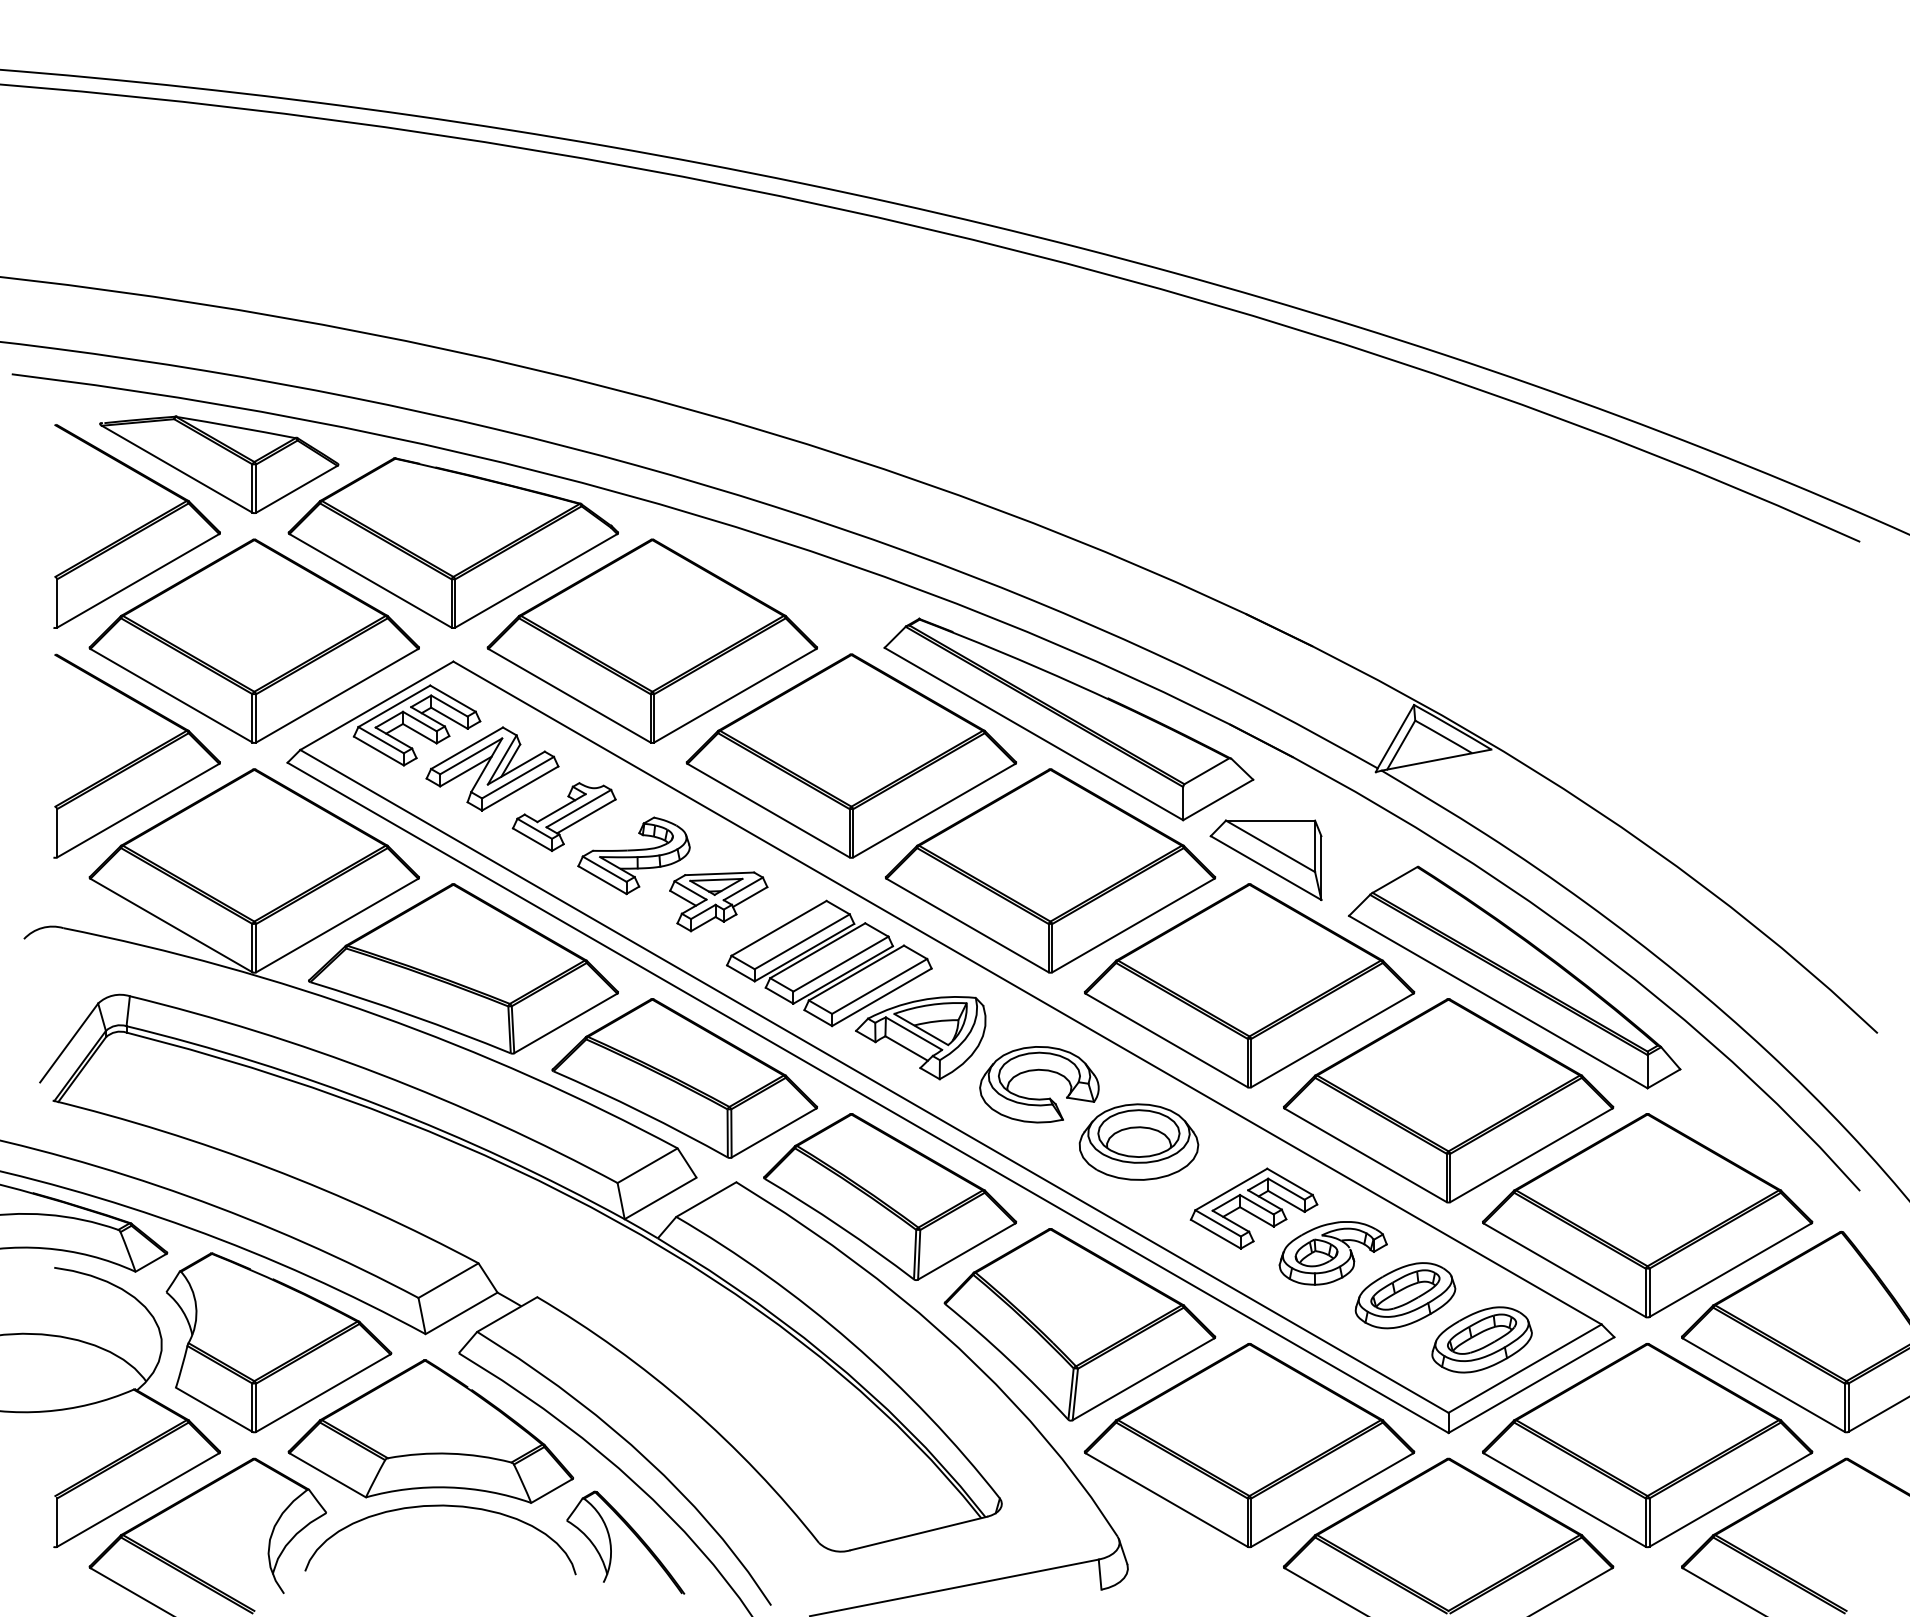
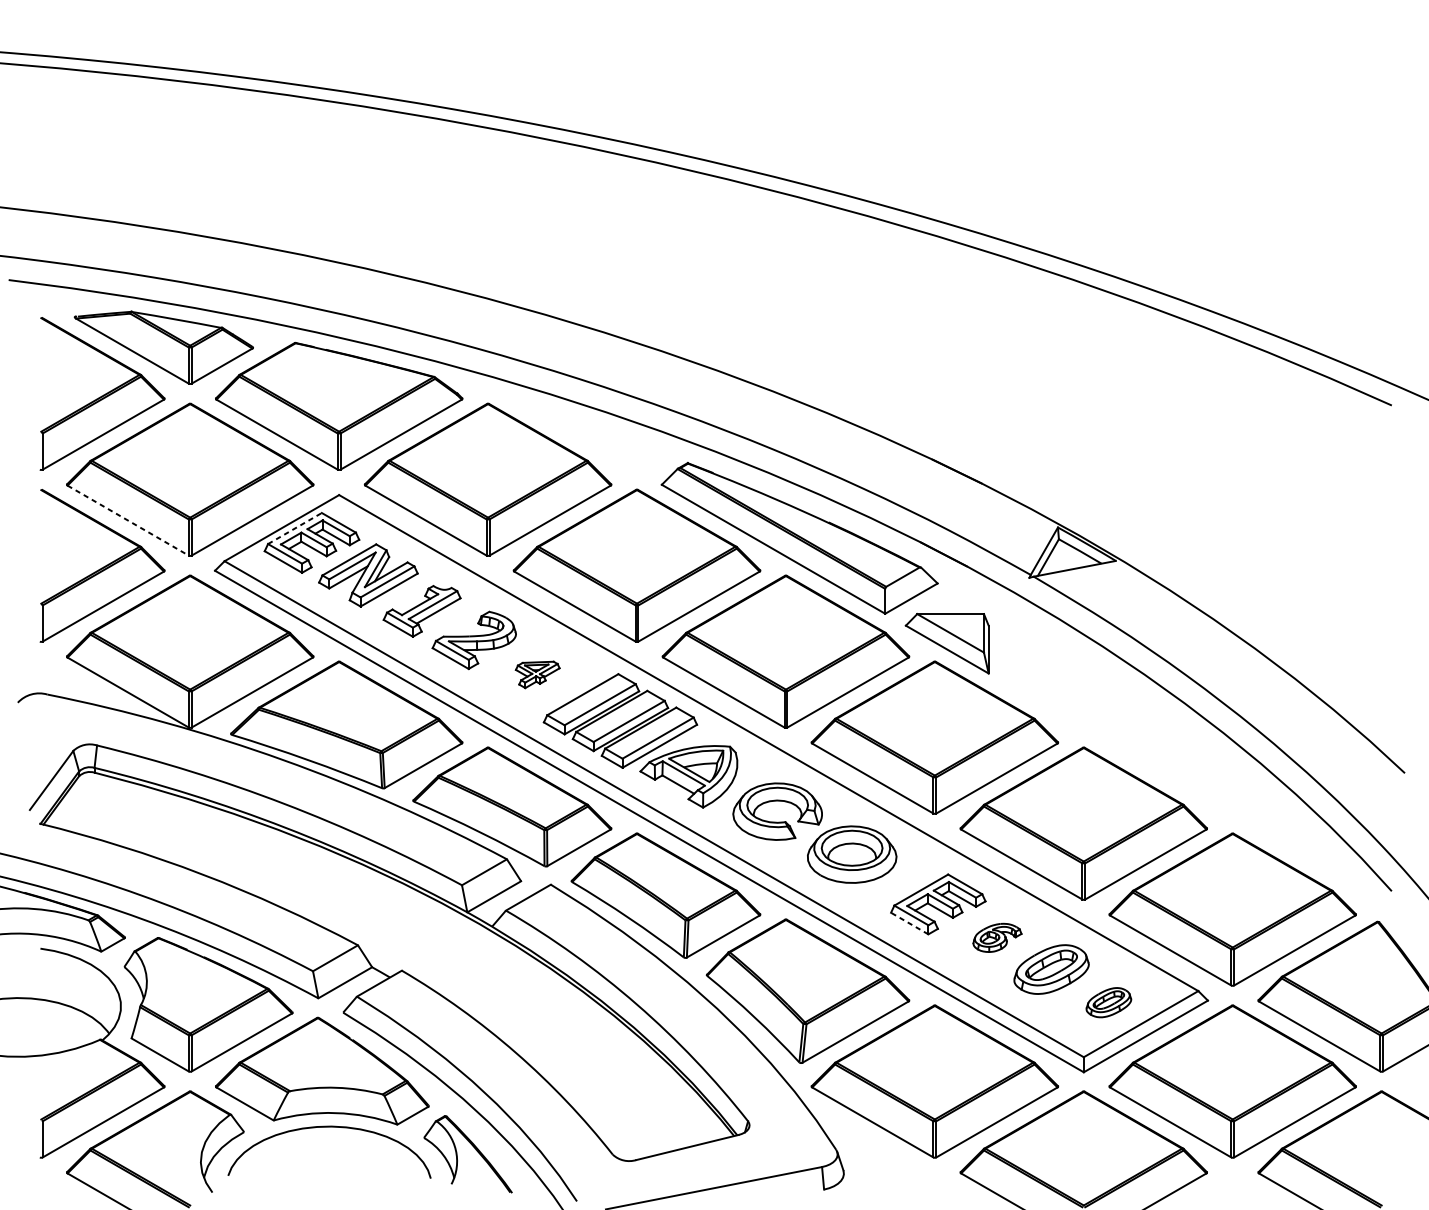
line: (171, 695) -> (128, 520), solid -> dashed
line: (394, 706) -> (295, 528), solid -> dashed
part: (718, 901) -> (537, 674), size x0.6
part: (1514, 977) -> (1133, 731), removed
line: (1215, 1234) -> (909, 923), solid -> dashed
part: (1332, 1253) -> (996, 937), size x0.6
part: (1481, 1339) -> (1108, 1002), size x0.6

